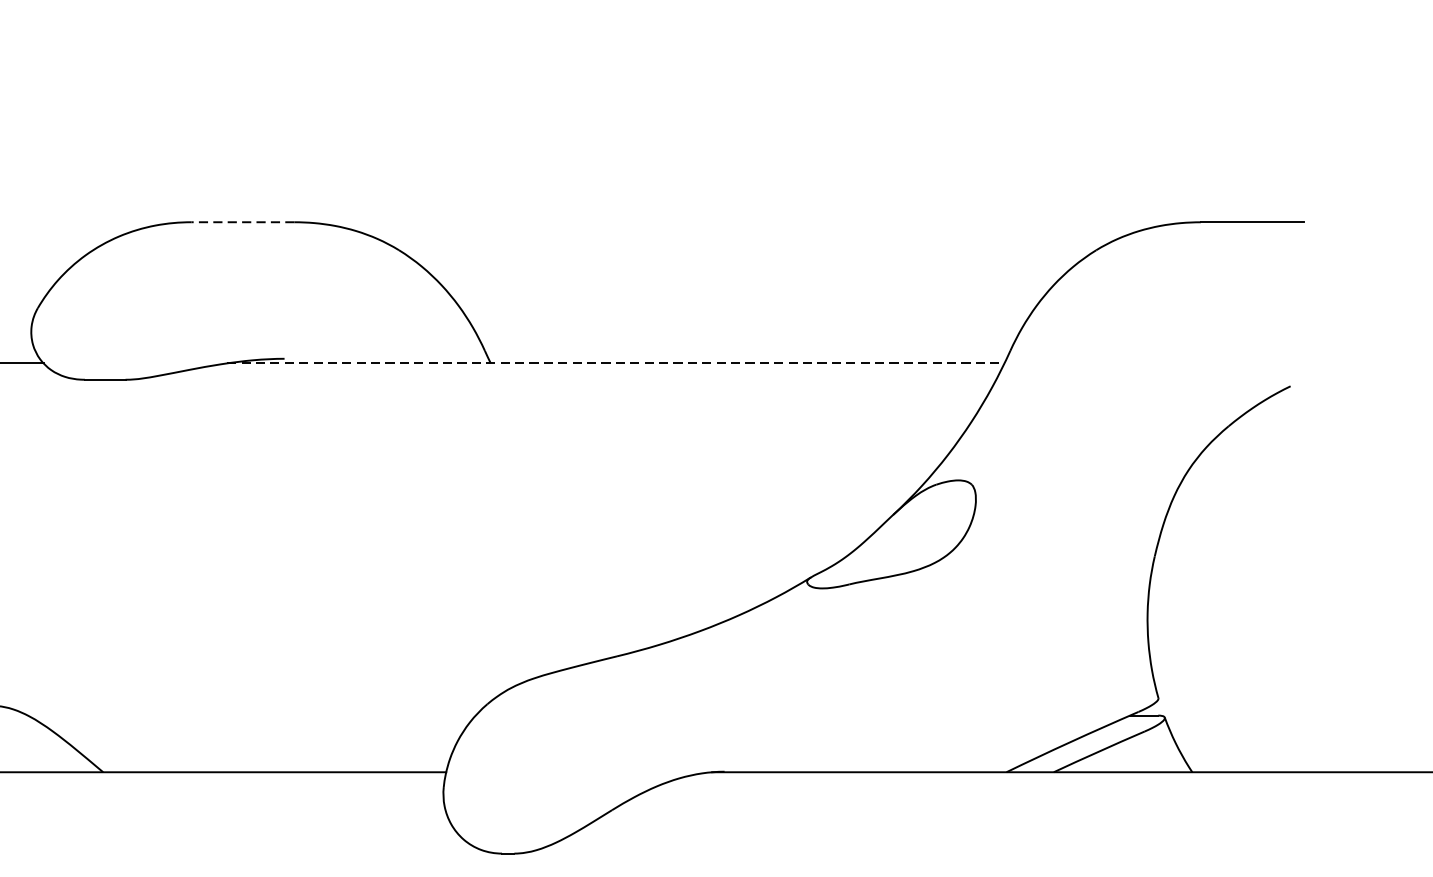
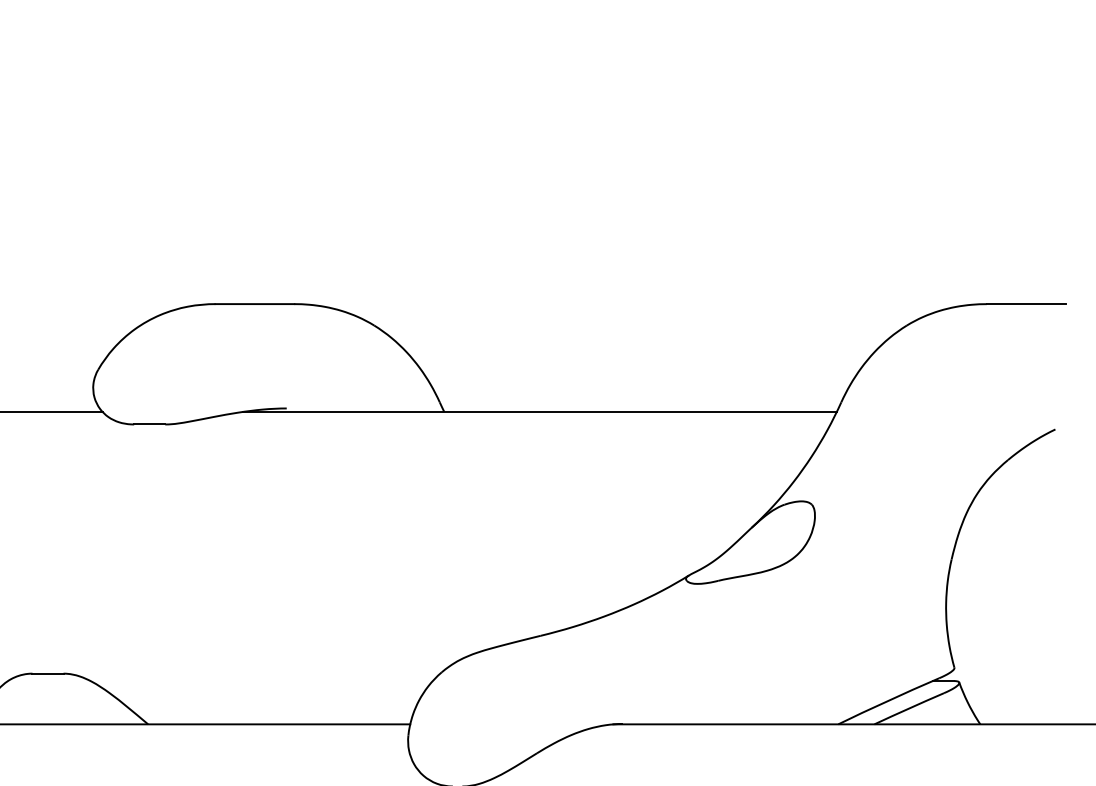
line: (242, 222) -> (254, 304), dashed -> solid
line: (615, 362) -> (539, 411), dashed -> solid

